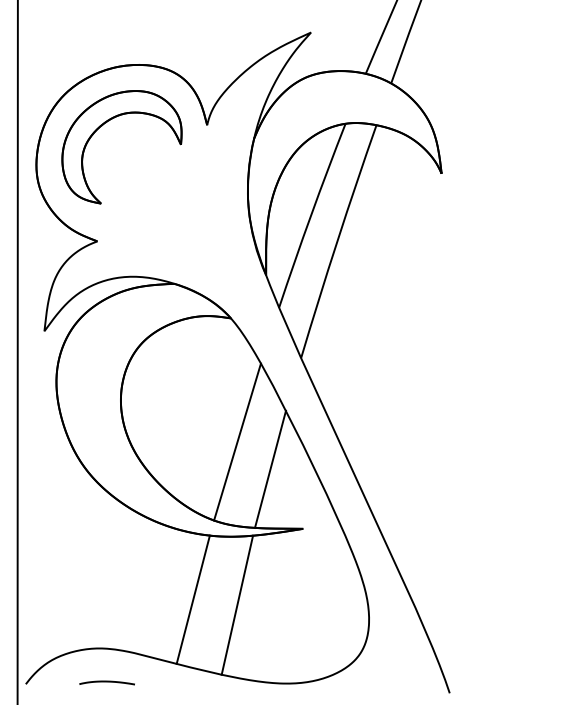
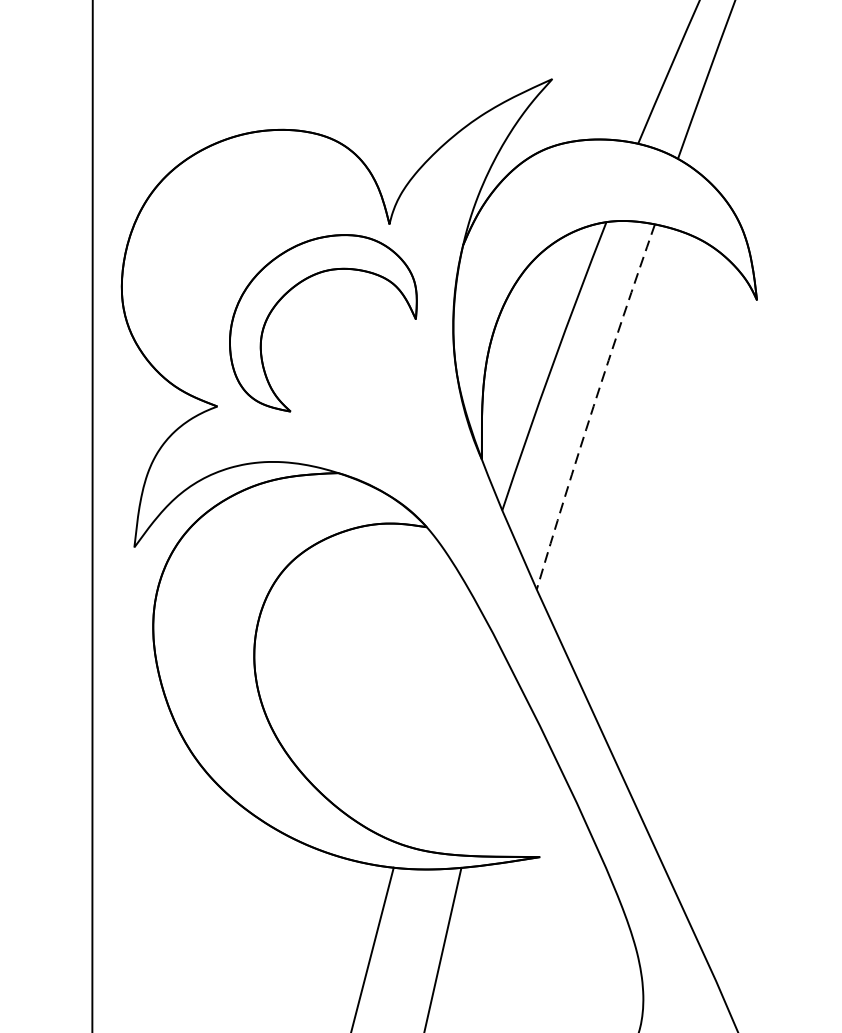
part: (102, 126) -> (292, 290), moved
arc: (337, 241) -> (593, 406), solid -> dashed
line: (237, 441) -> (437, 720), removed
line: (270, 468) -> (488, 762), removed

